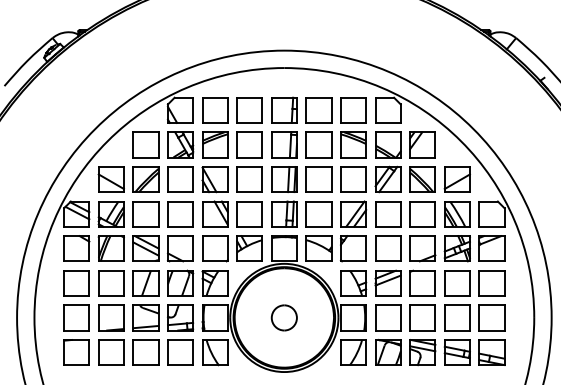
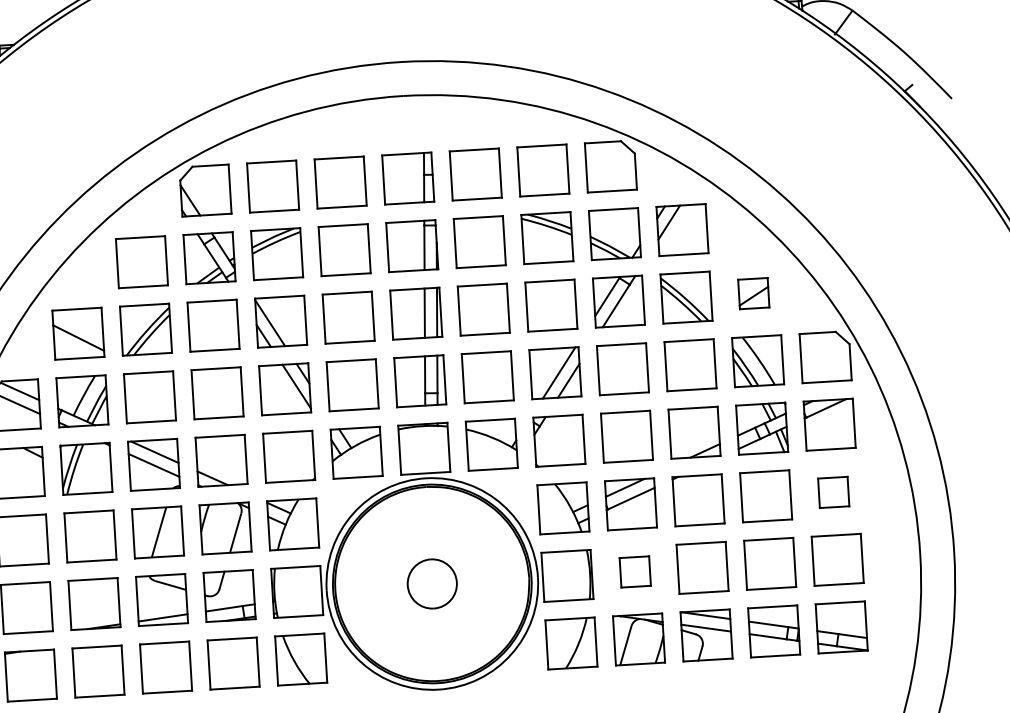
part: (456, 179) -> (752, 293), size x0.6
part: (491, 283) -> (832, 492), size x0.6
part: (388, 317) -> (635, 571), size x0.6

